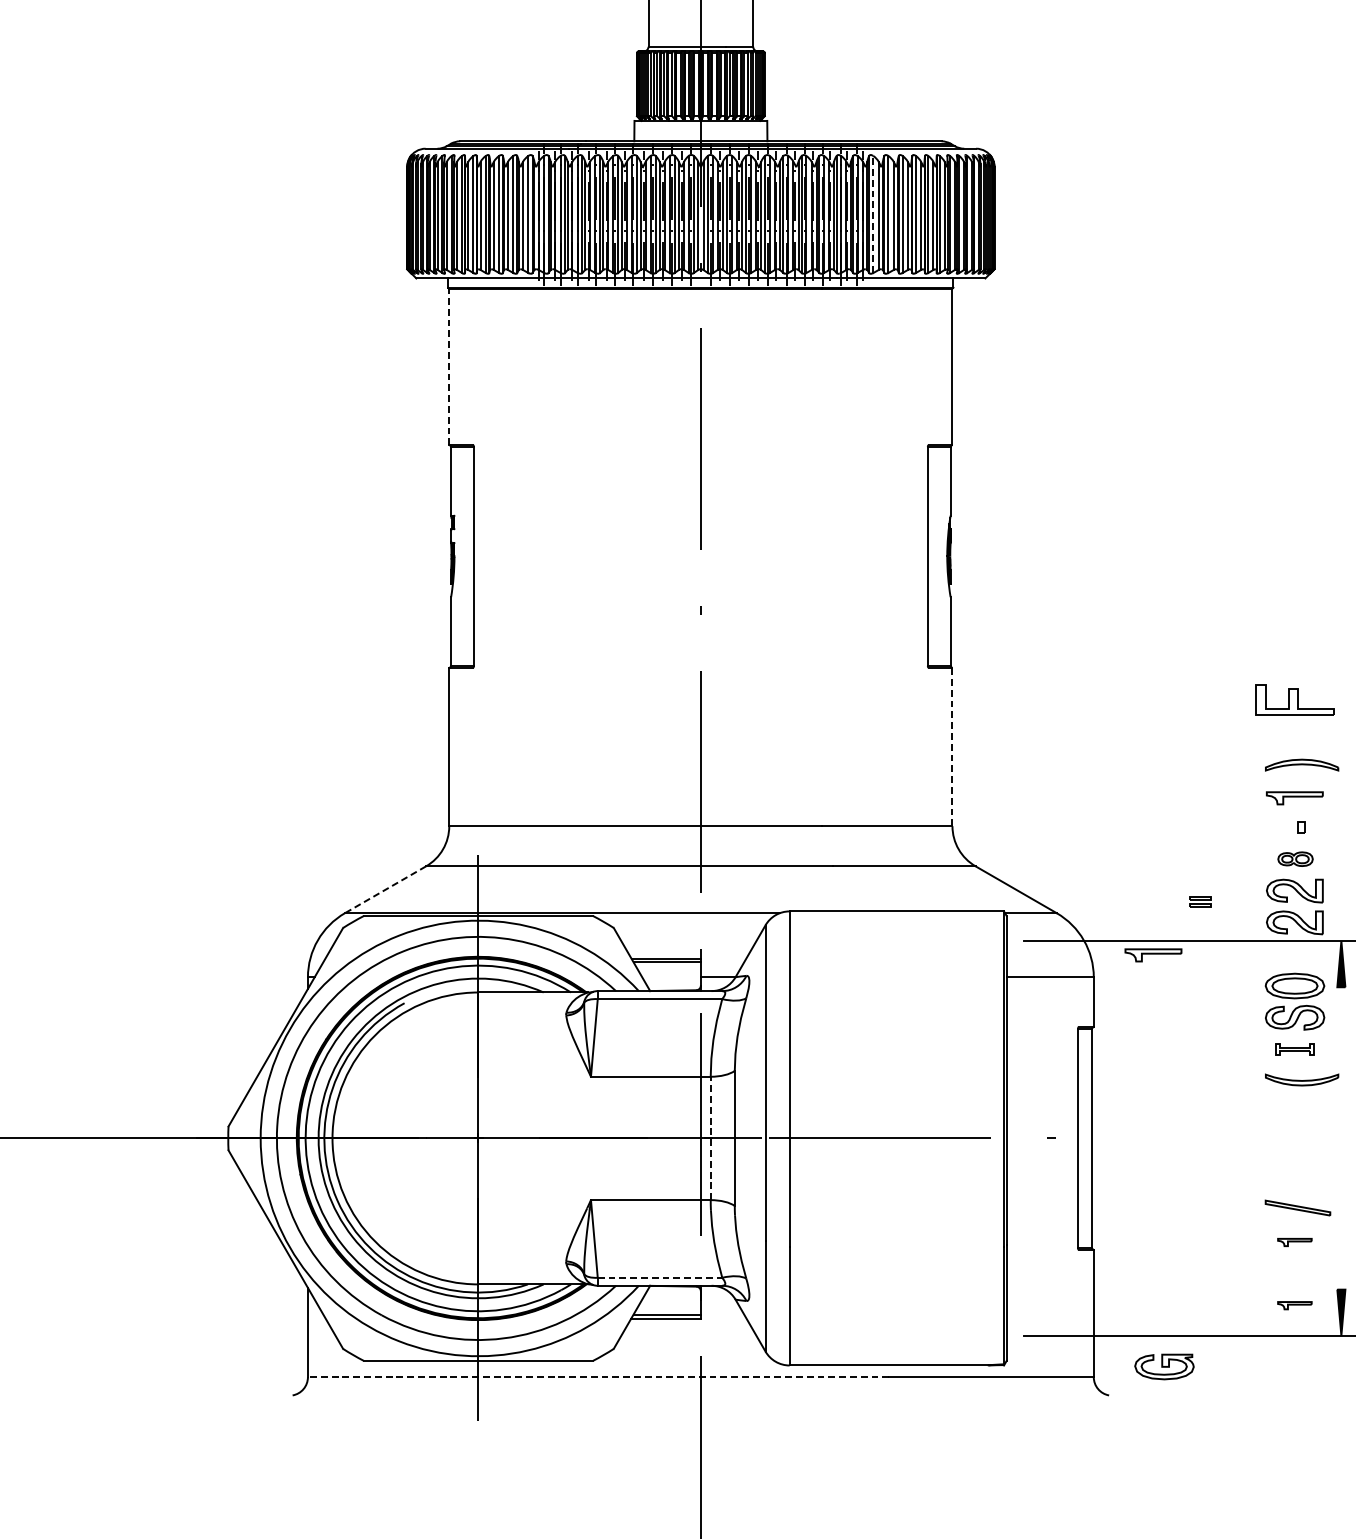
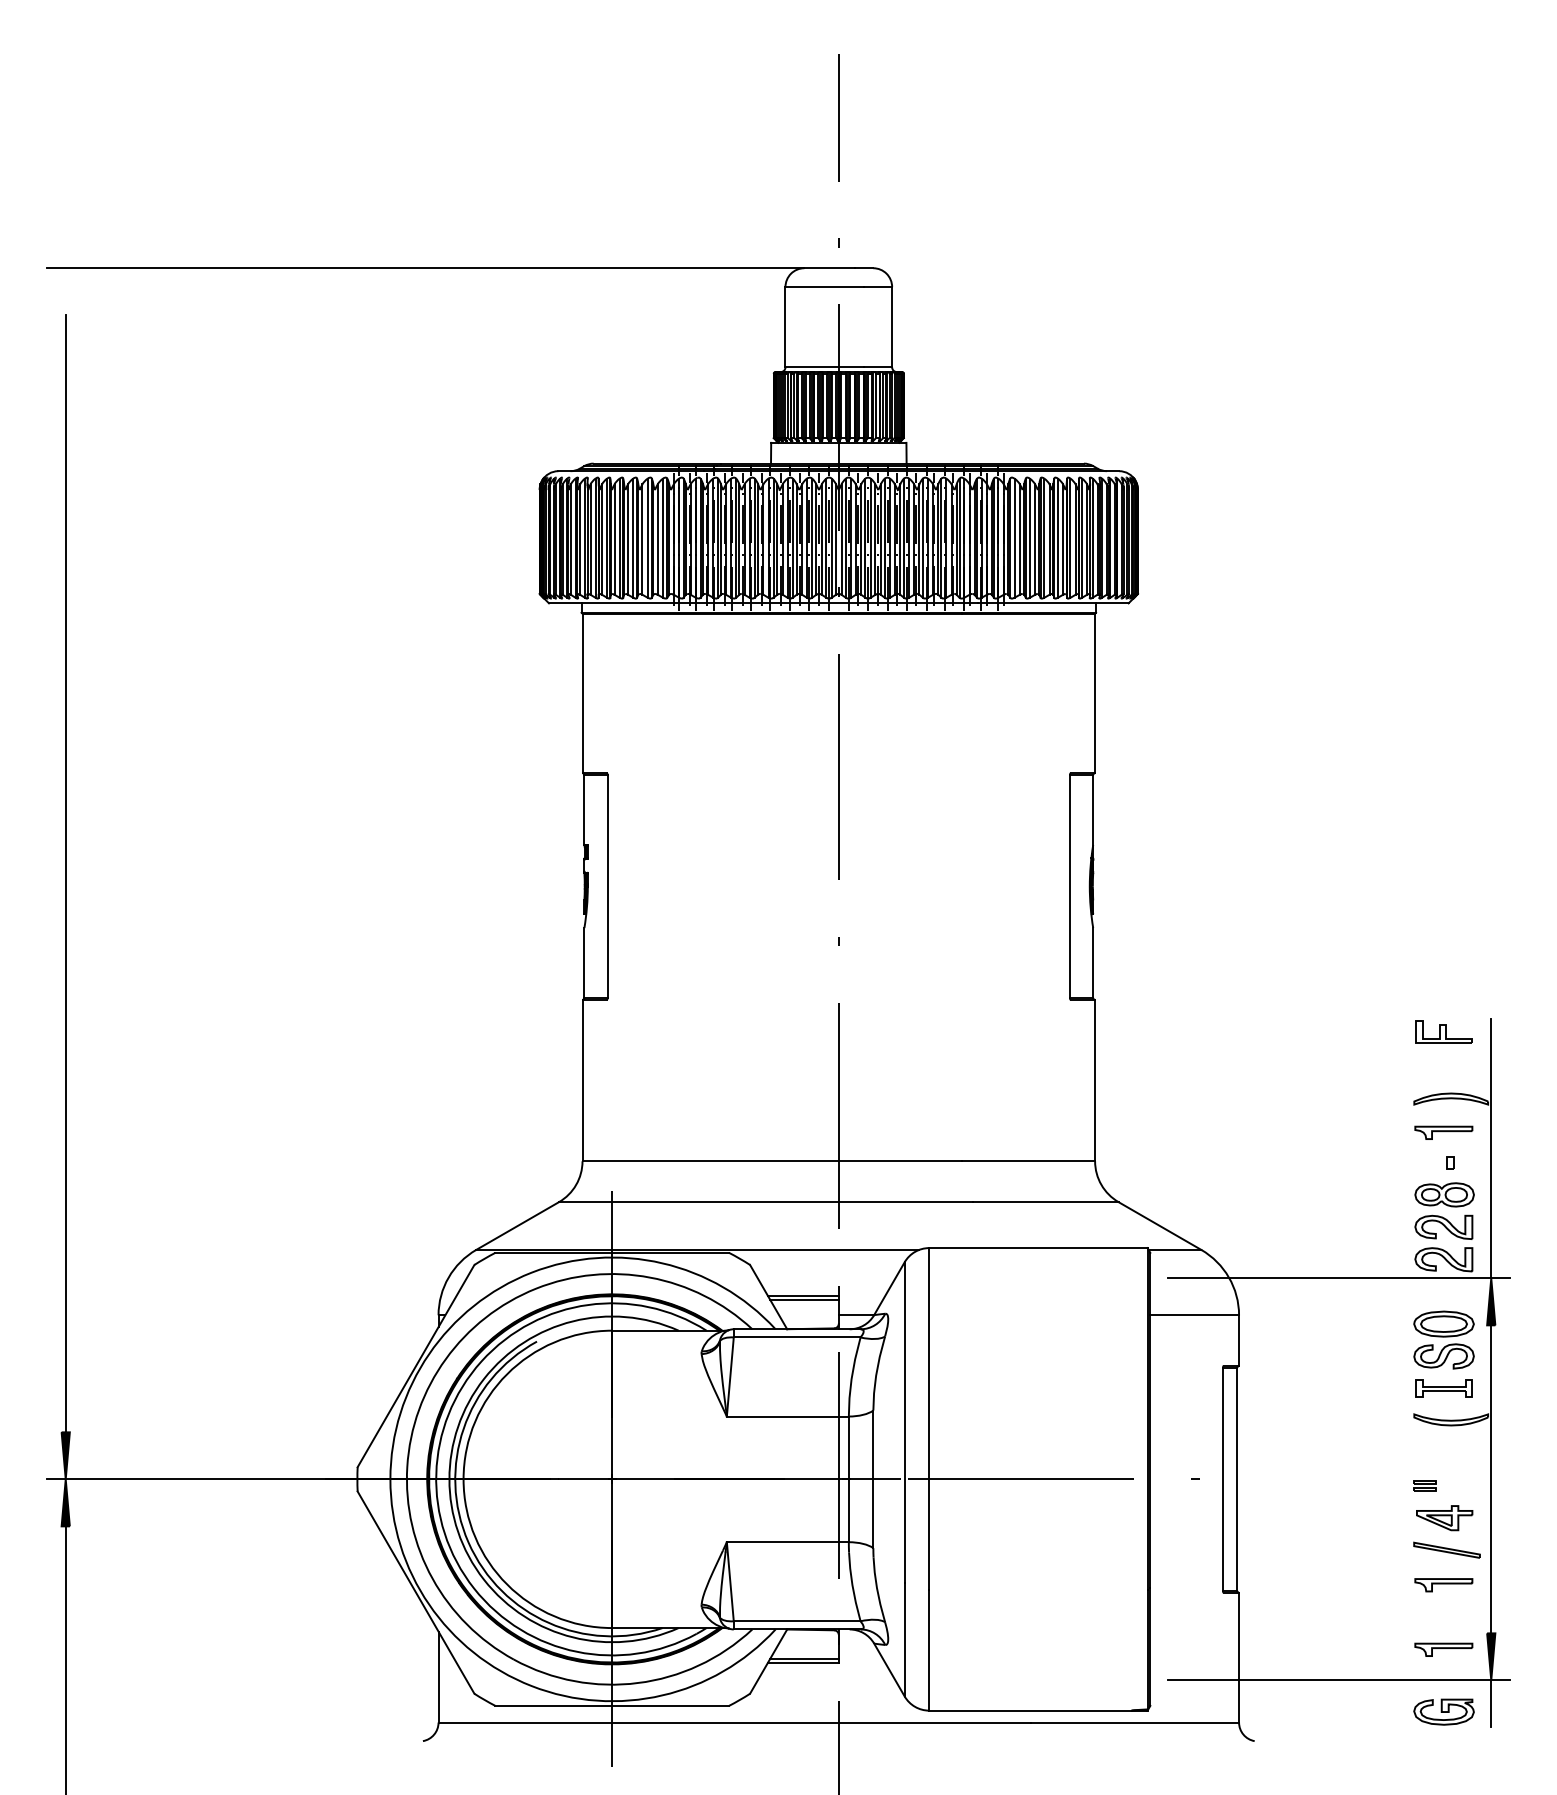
line: (873, 214) -> (1014, 538), dashed -> solid
line: (449, 366) -> (582, 693), dashed -> solid
part: (1294, 698) -> (1443, 1031), size x0.71
line: (952, 746) -> (1095, 1080), dashed -> solid
line: (1341, 813) -> (1491, 1148), added
part: (1295, 858) -> (1444, 1194), size x1.67
line: (385, 890) -> (517, 1226), dashed -> solid
part: (1200, 901) -> (1424, 1485), moved
part: (1153, 955) -> (1299, 1292), removed
part: (1294, 1049) -> (1443, 1388), size x1.43
line: (710, 1138) -> (848, 1479), dashed -> solid
line: (1341, 1138) -> (1491, 1479), added
part: (1295, 1176) -> (1444, 1518), added
part: (1294, 1242) -> (1443, 1585), size x1.67
line: (660, 1277) -> (797, 1621), dashed -> solid
part: (1294, 1305) -> (1443, 1649), size x1.67
line: (1341, 1358) -> (1491, 1703), added
part: (1163, 1366) -> (1443, 1711), moved
line: (598, 1377) -> (734, 1722), dashed -> solid

